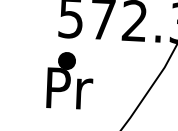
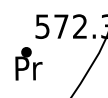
text: (69, 80) -> (28, 63), moved

